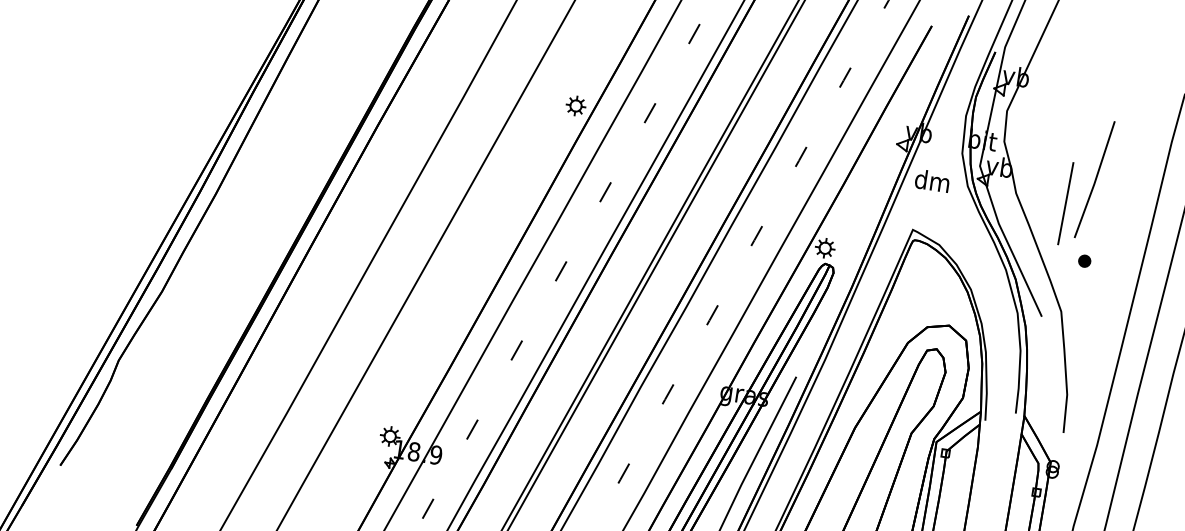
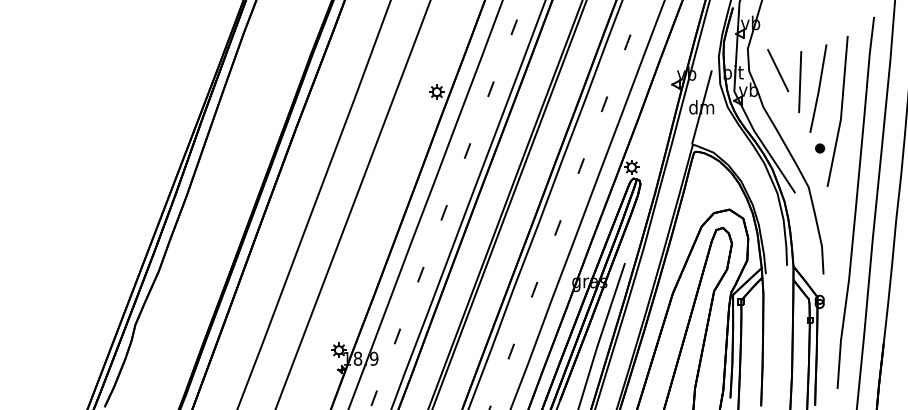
line: (1044, 146) -> (778, 70), added
line: (932, 181) -> (701, 107), added
line: (1066, 202) -> (800, 81), moved
line: (1120, 213) -> (840, 110), added

